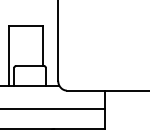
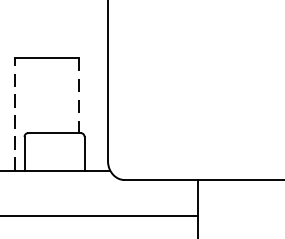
line: (43, 46) -> (80, 96), solid -> dashed
line: (9, 56) -> (15, 115), solid -> dashed

